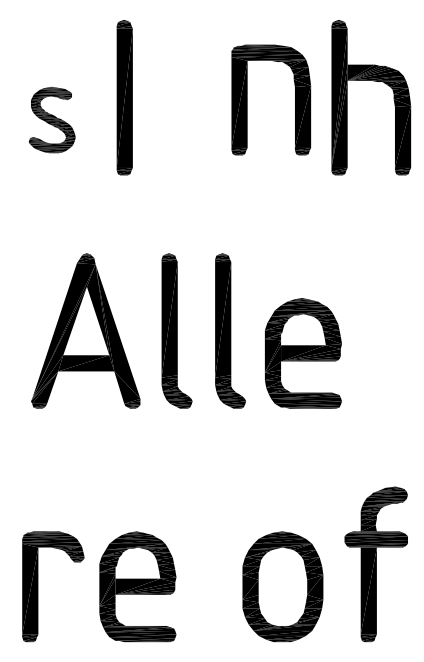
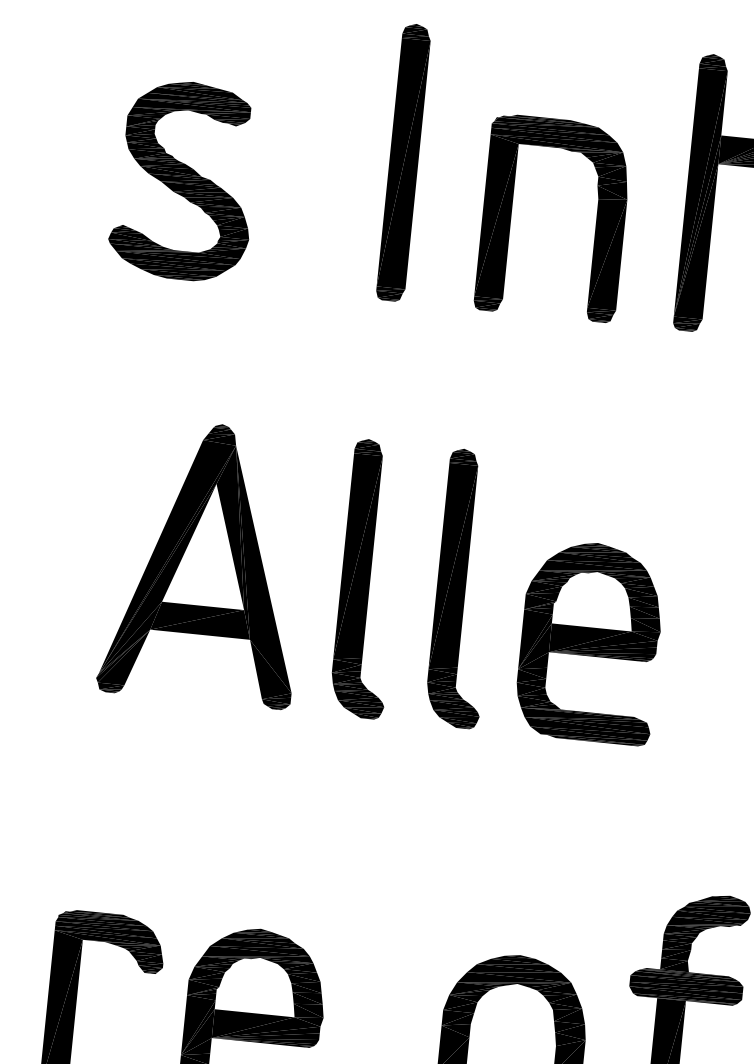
part: (124, 97) -> (403, 162), moved
part: (247, 99) -> (511, 212), moved
part: (52, 119) -> (185, 179), size x1.67

